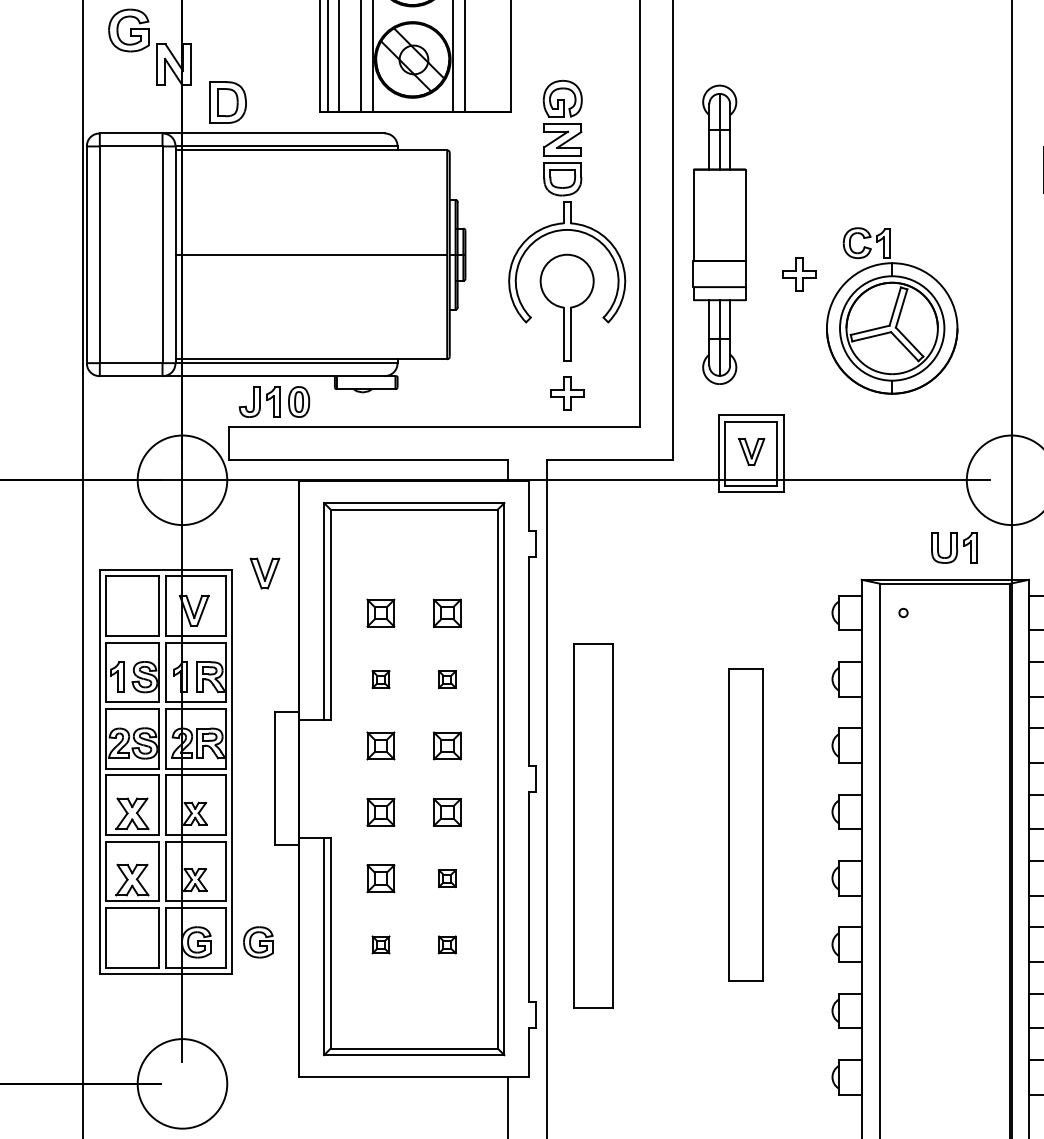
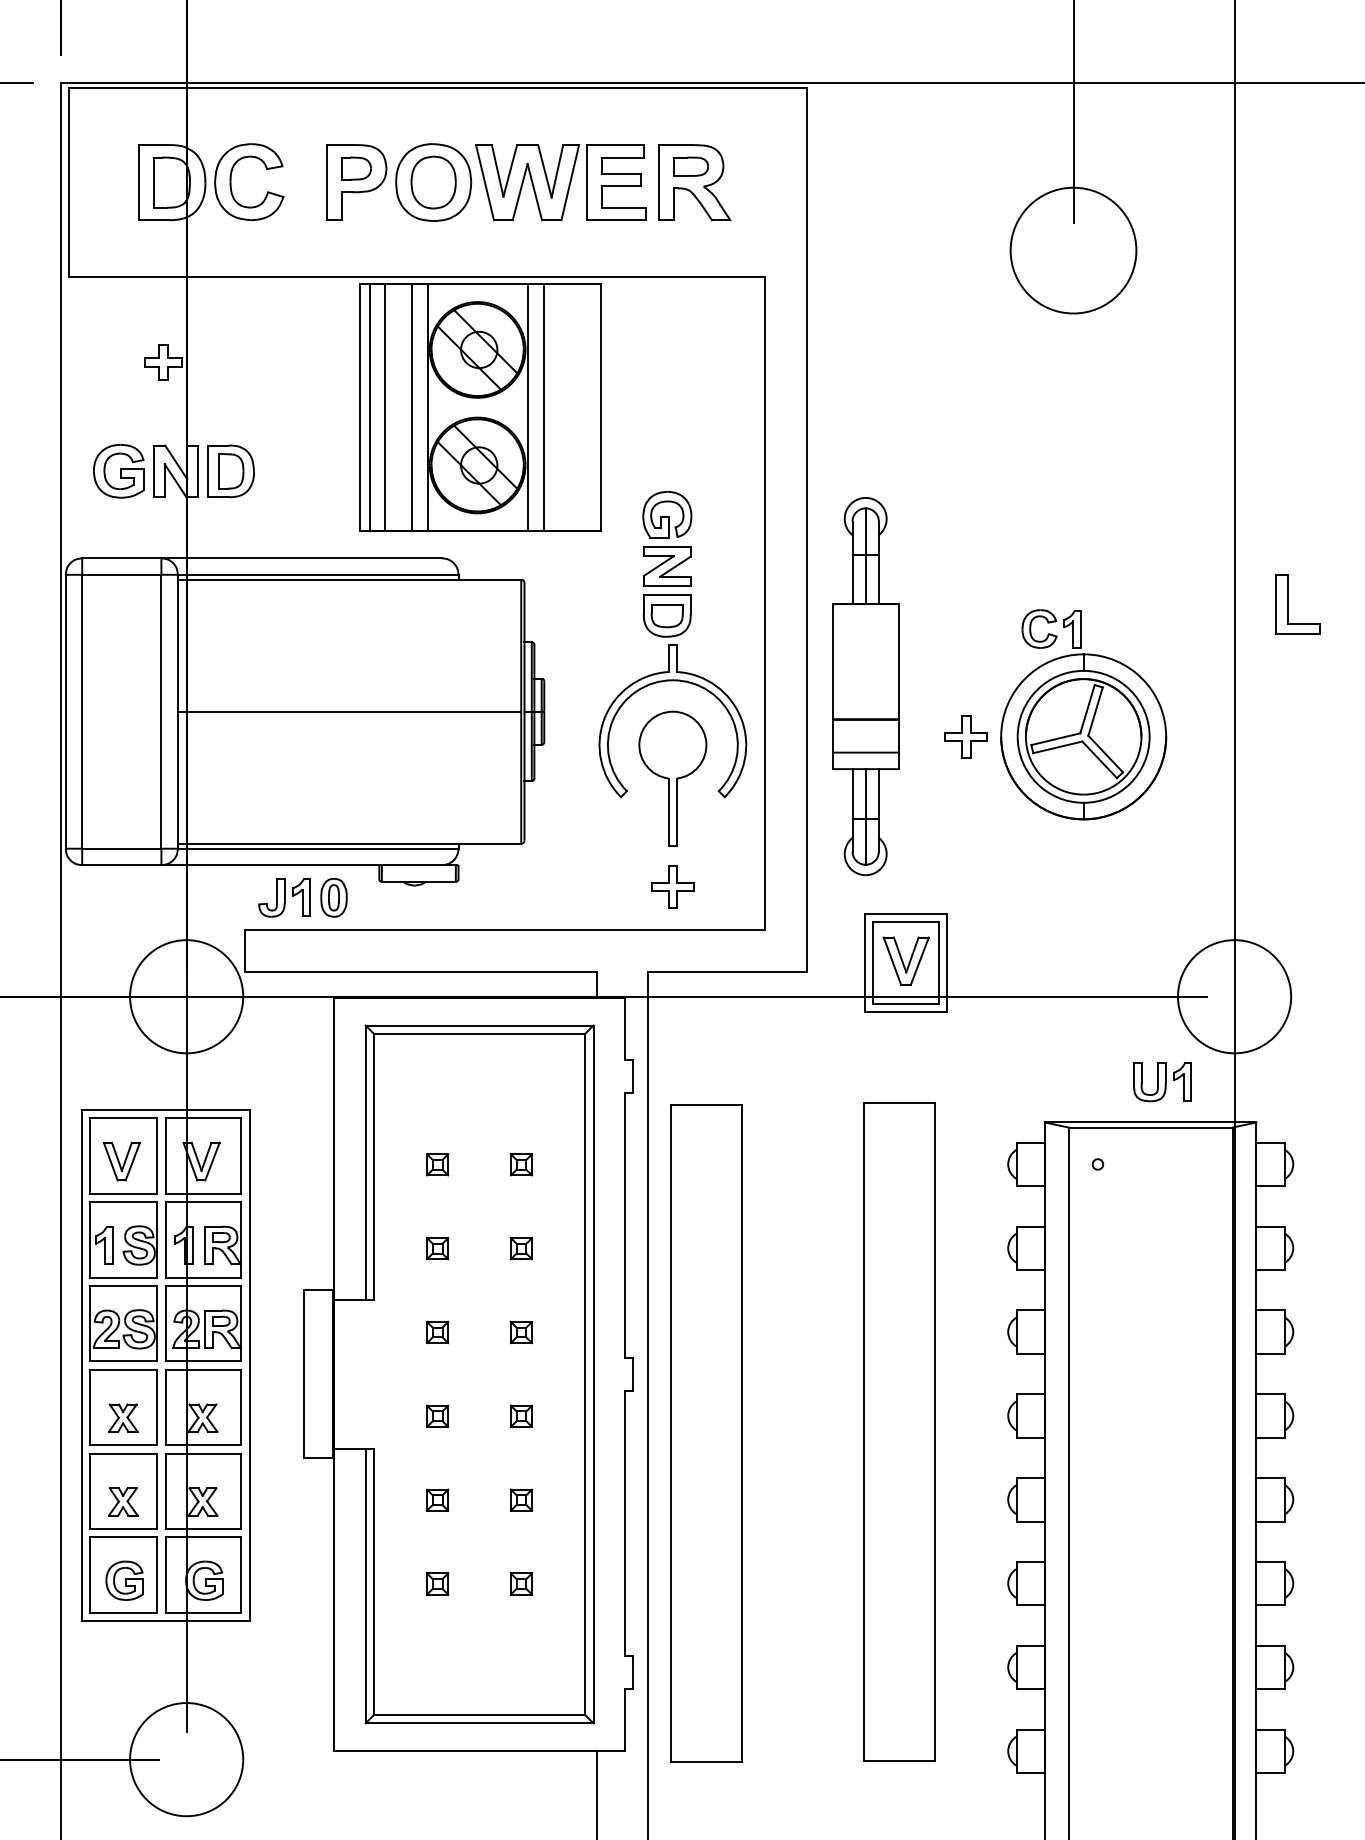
part: (128, 30) -> (118, 471), moved
part: (227, 102) -> (230, 471), moved
part: (892, 310) -> (1083, 714), moved
part: (751, 451) -> (905, 960), size x1.43
part: (264, 573) -> (121, 1161), moved
part: (380, 613) -> (437, 1164), size x0.62
part: (447, 613) -> (521, 1164), size x0.62
part: (380, 745) -> (437, 1332), size x0.62
part: (447, 745) -> (521, 1332), size x0.62
part: (380, 811) -> (437, 1415), size x0.62
part: (447, 811) -> (521, 1415), size x0.62
part: (131, 813) -> (122, 1417), size x0.71
part: (746, 824) -> (899, 1431), size x1.67
part: (593, 825) -> (706, 1433), size x1.43
part: (380, 878) -> (437, 1499), size x0.62
part: (131, 879) -> (122, 1501), size x0.71
part: (258, 942) -> (124, 1580), moved

